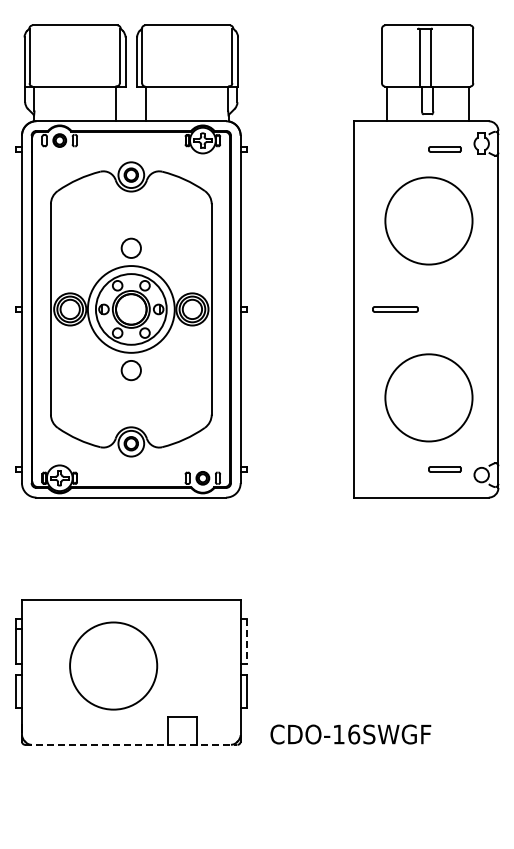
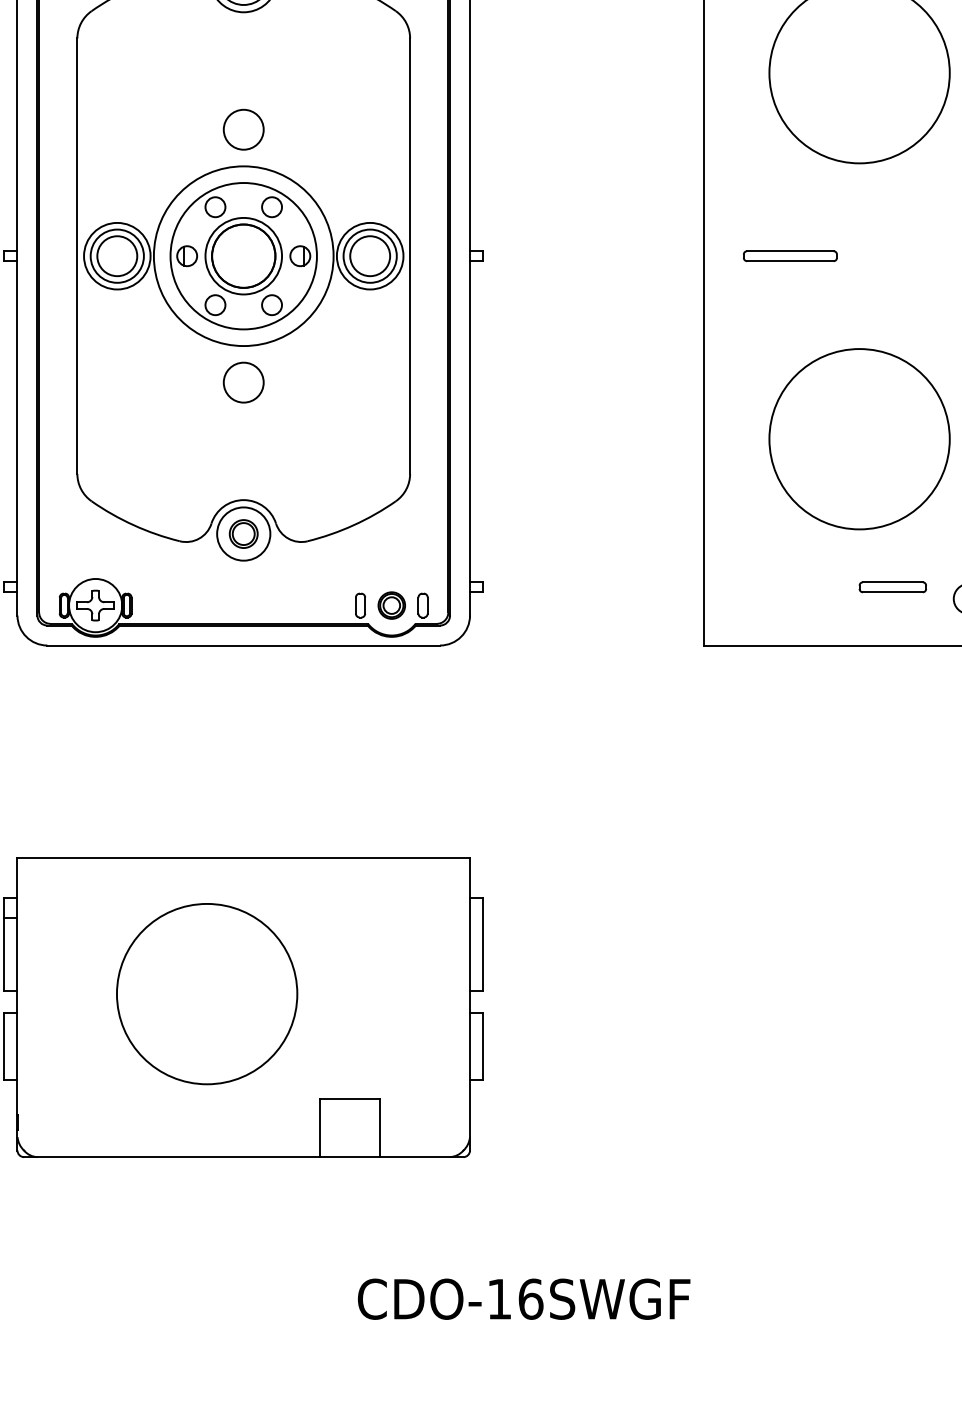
line: (247, 641) -> (484, 943), dashed -> solid
text: (350, 734) -> (523, 1299), moved
line: (131, 744) -> (244, 1156), dashed -> solid

